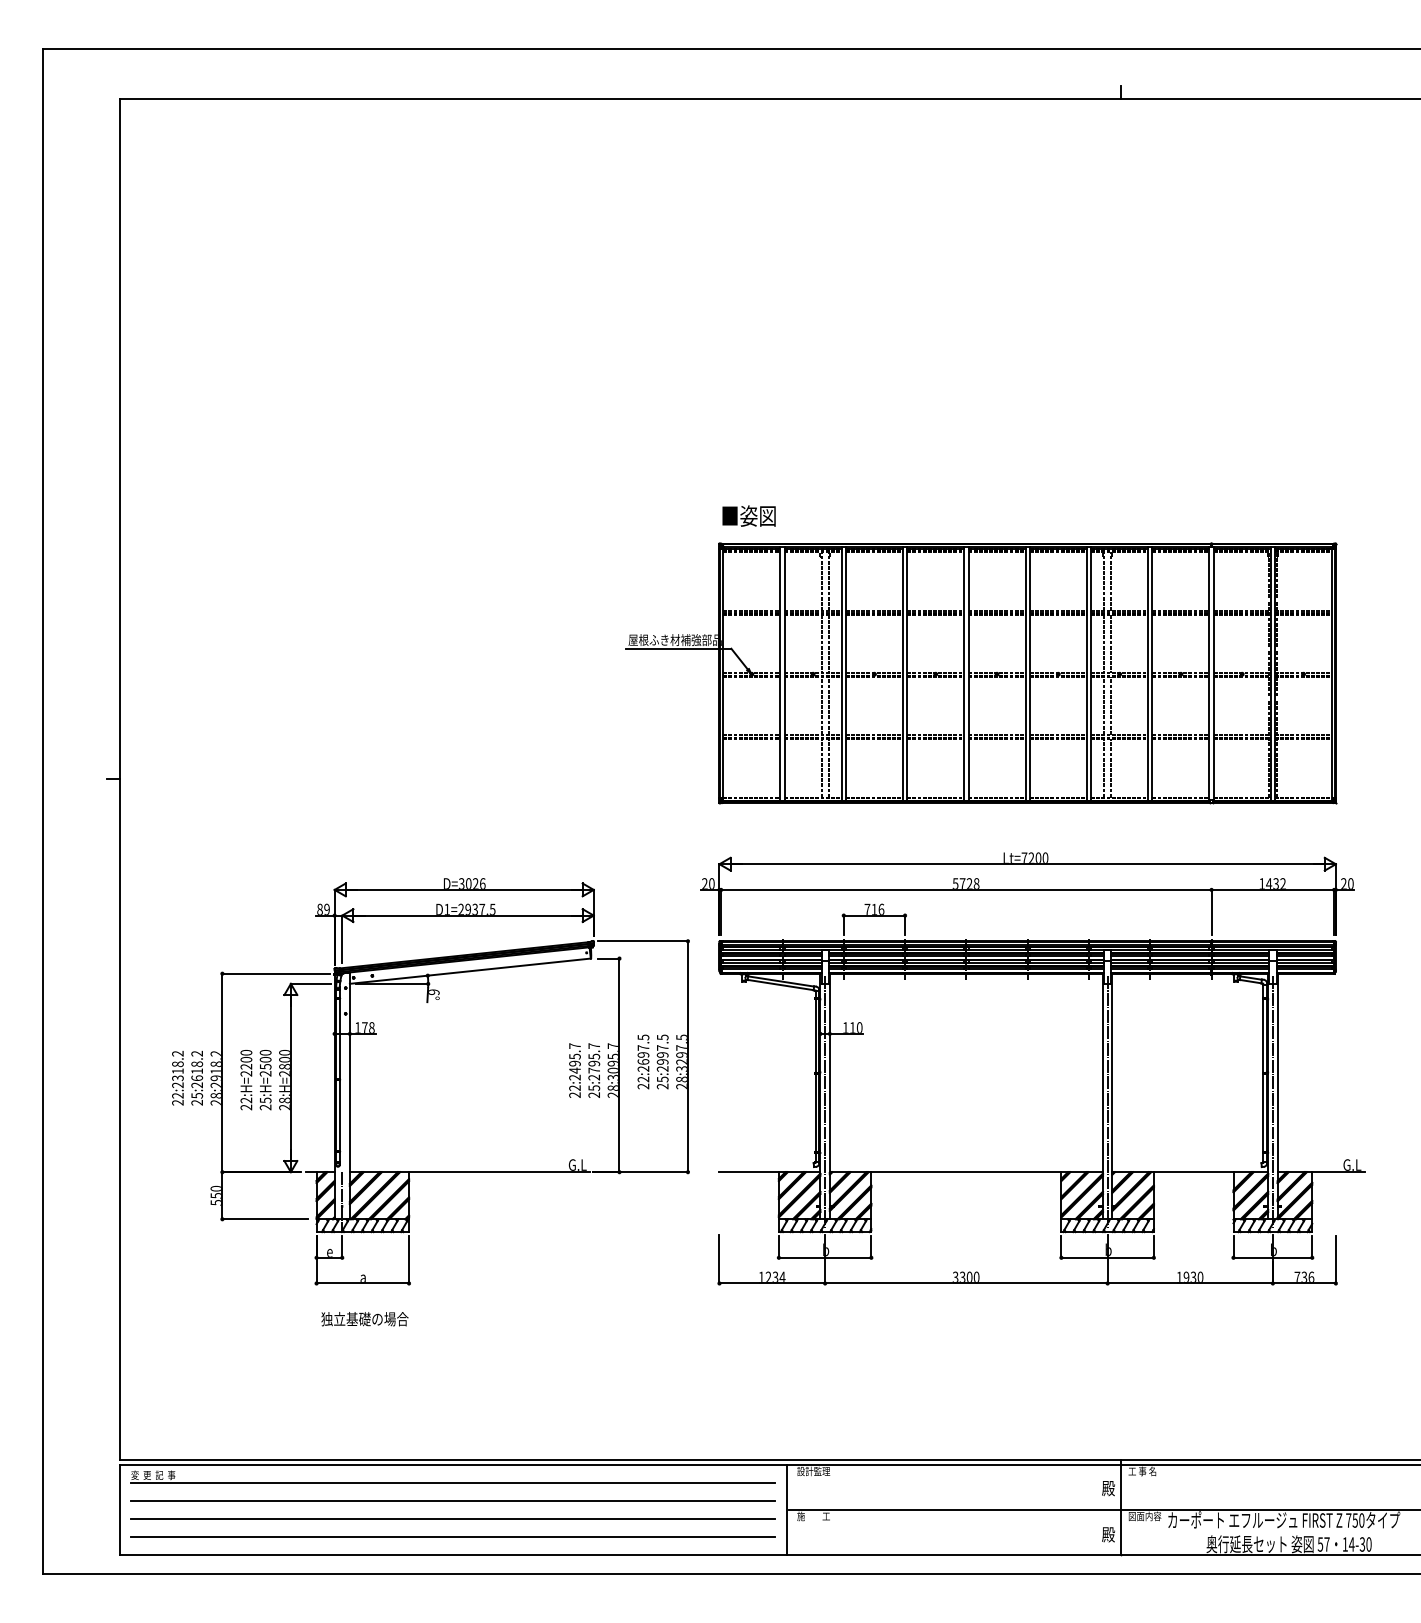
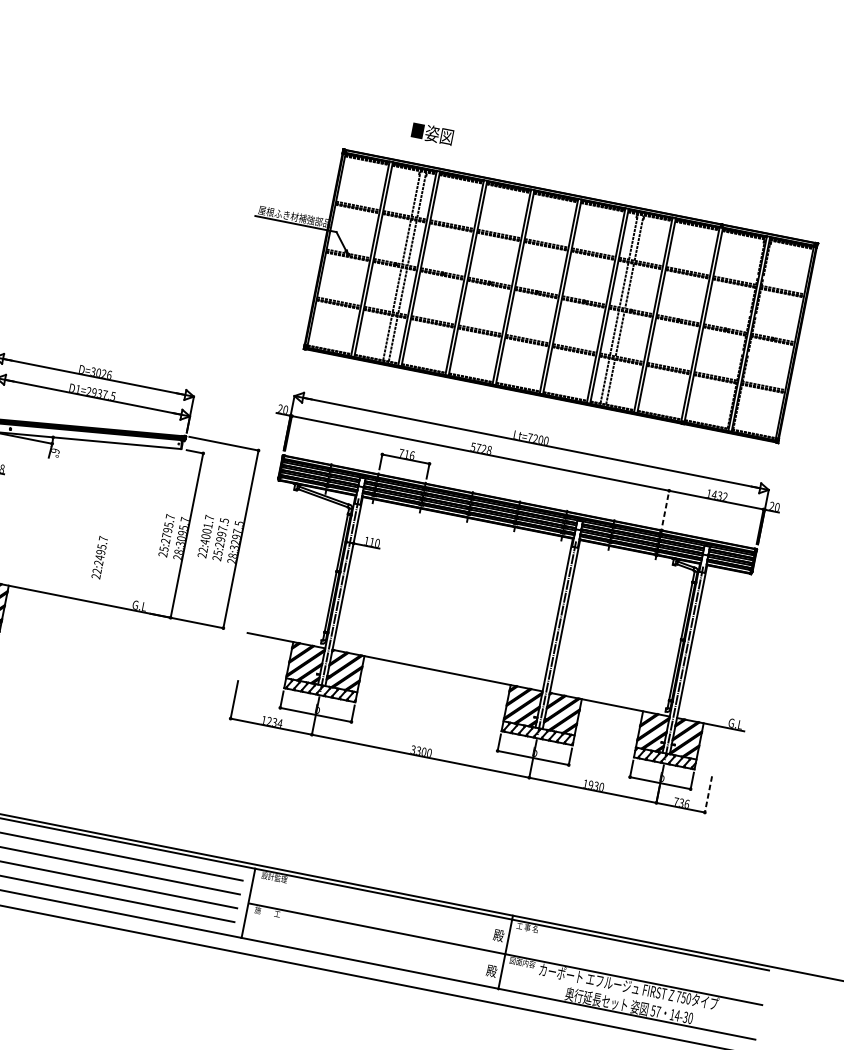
text: (748, 515) -> (432, 133), moved
line: (1211, 911) -> (665, 507), solid -> dashed
text: (643, 1053) -> (207, 530), 22:2697.5 -> 22:4001.7
text: (574, 1070) -> (99, 557), moved
line: (1335, 1259) -> (708, 794), solid -> dashed

